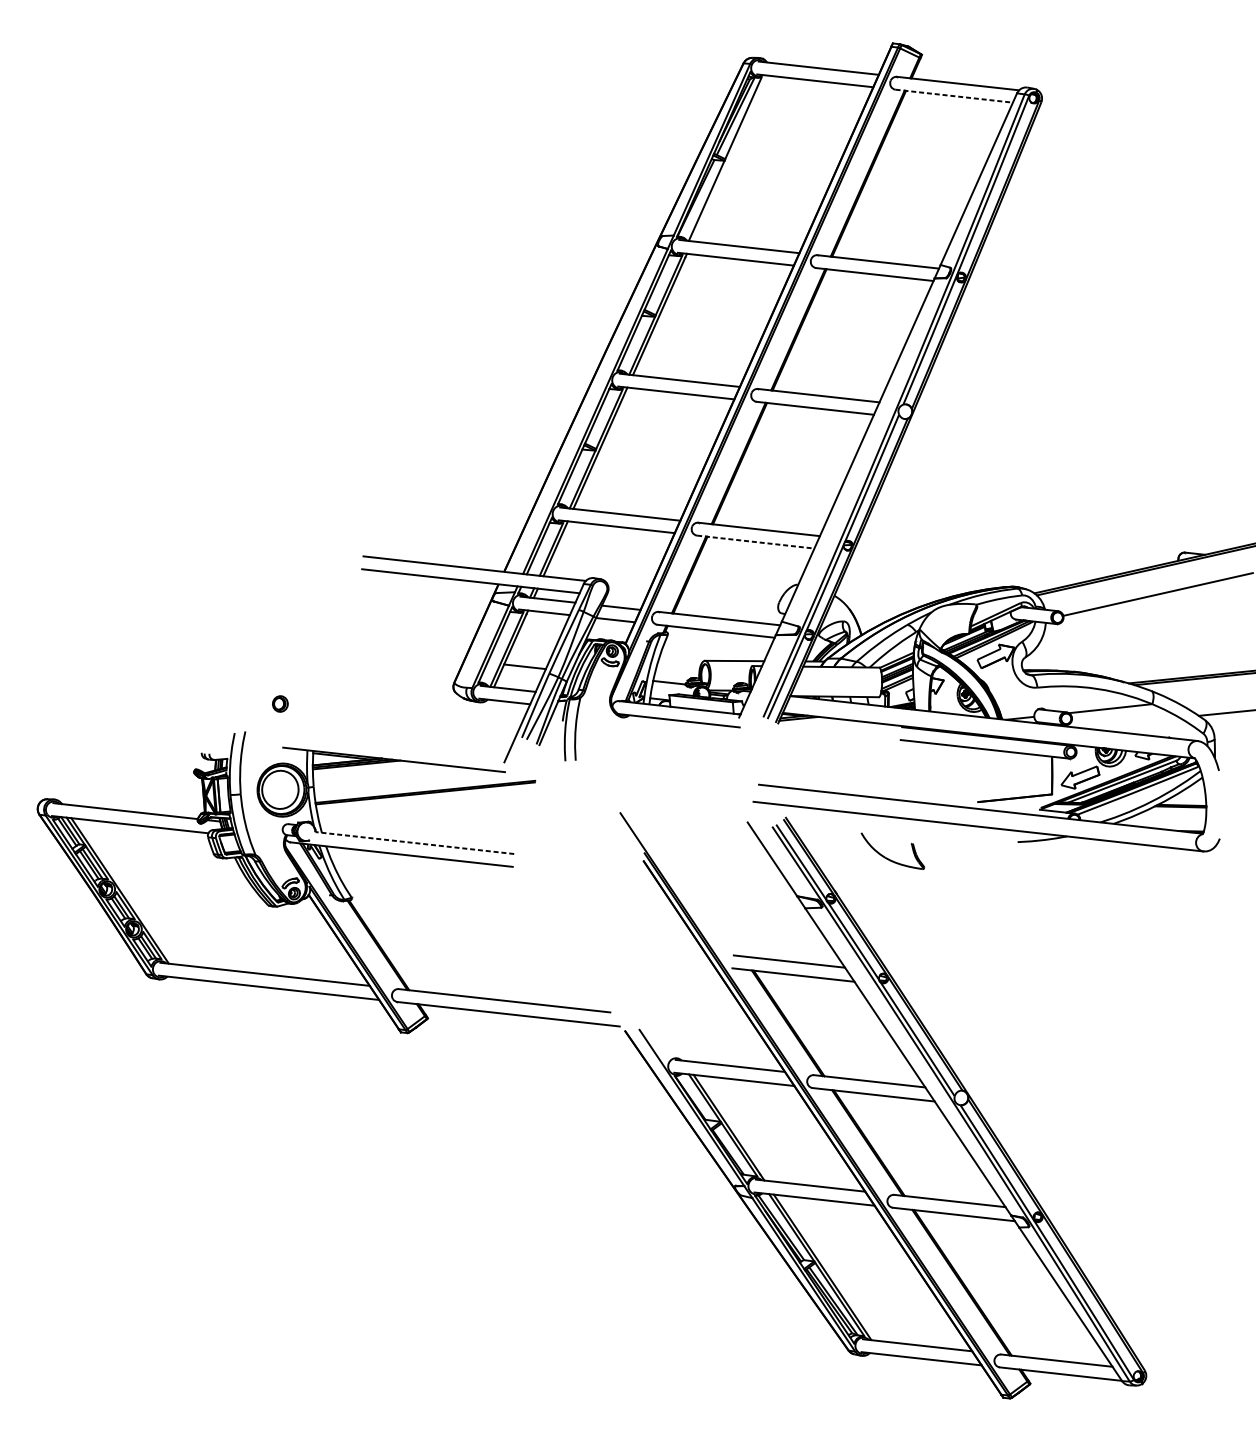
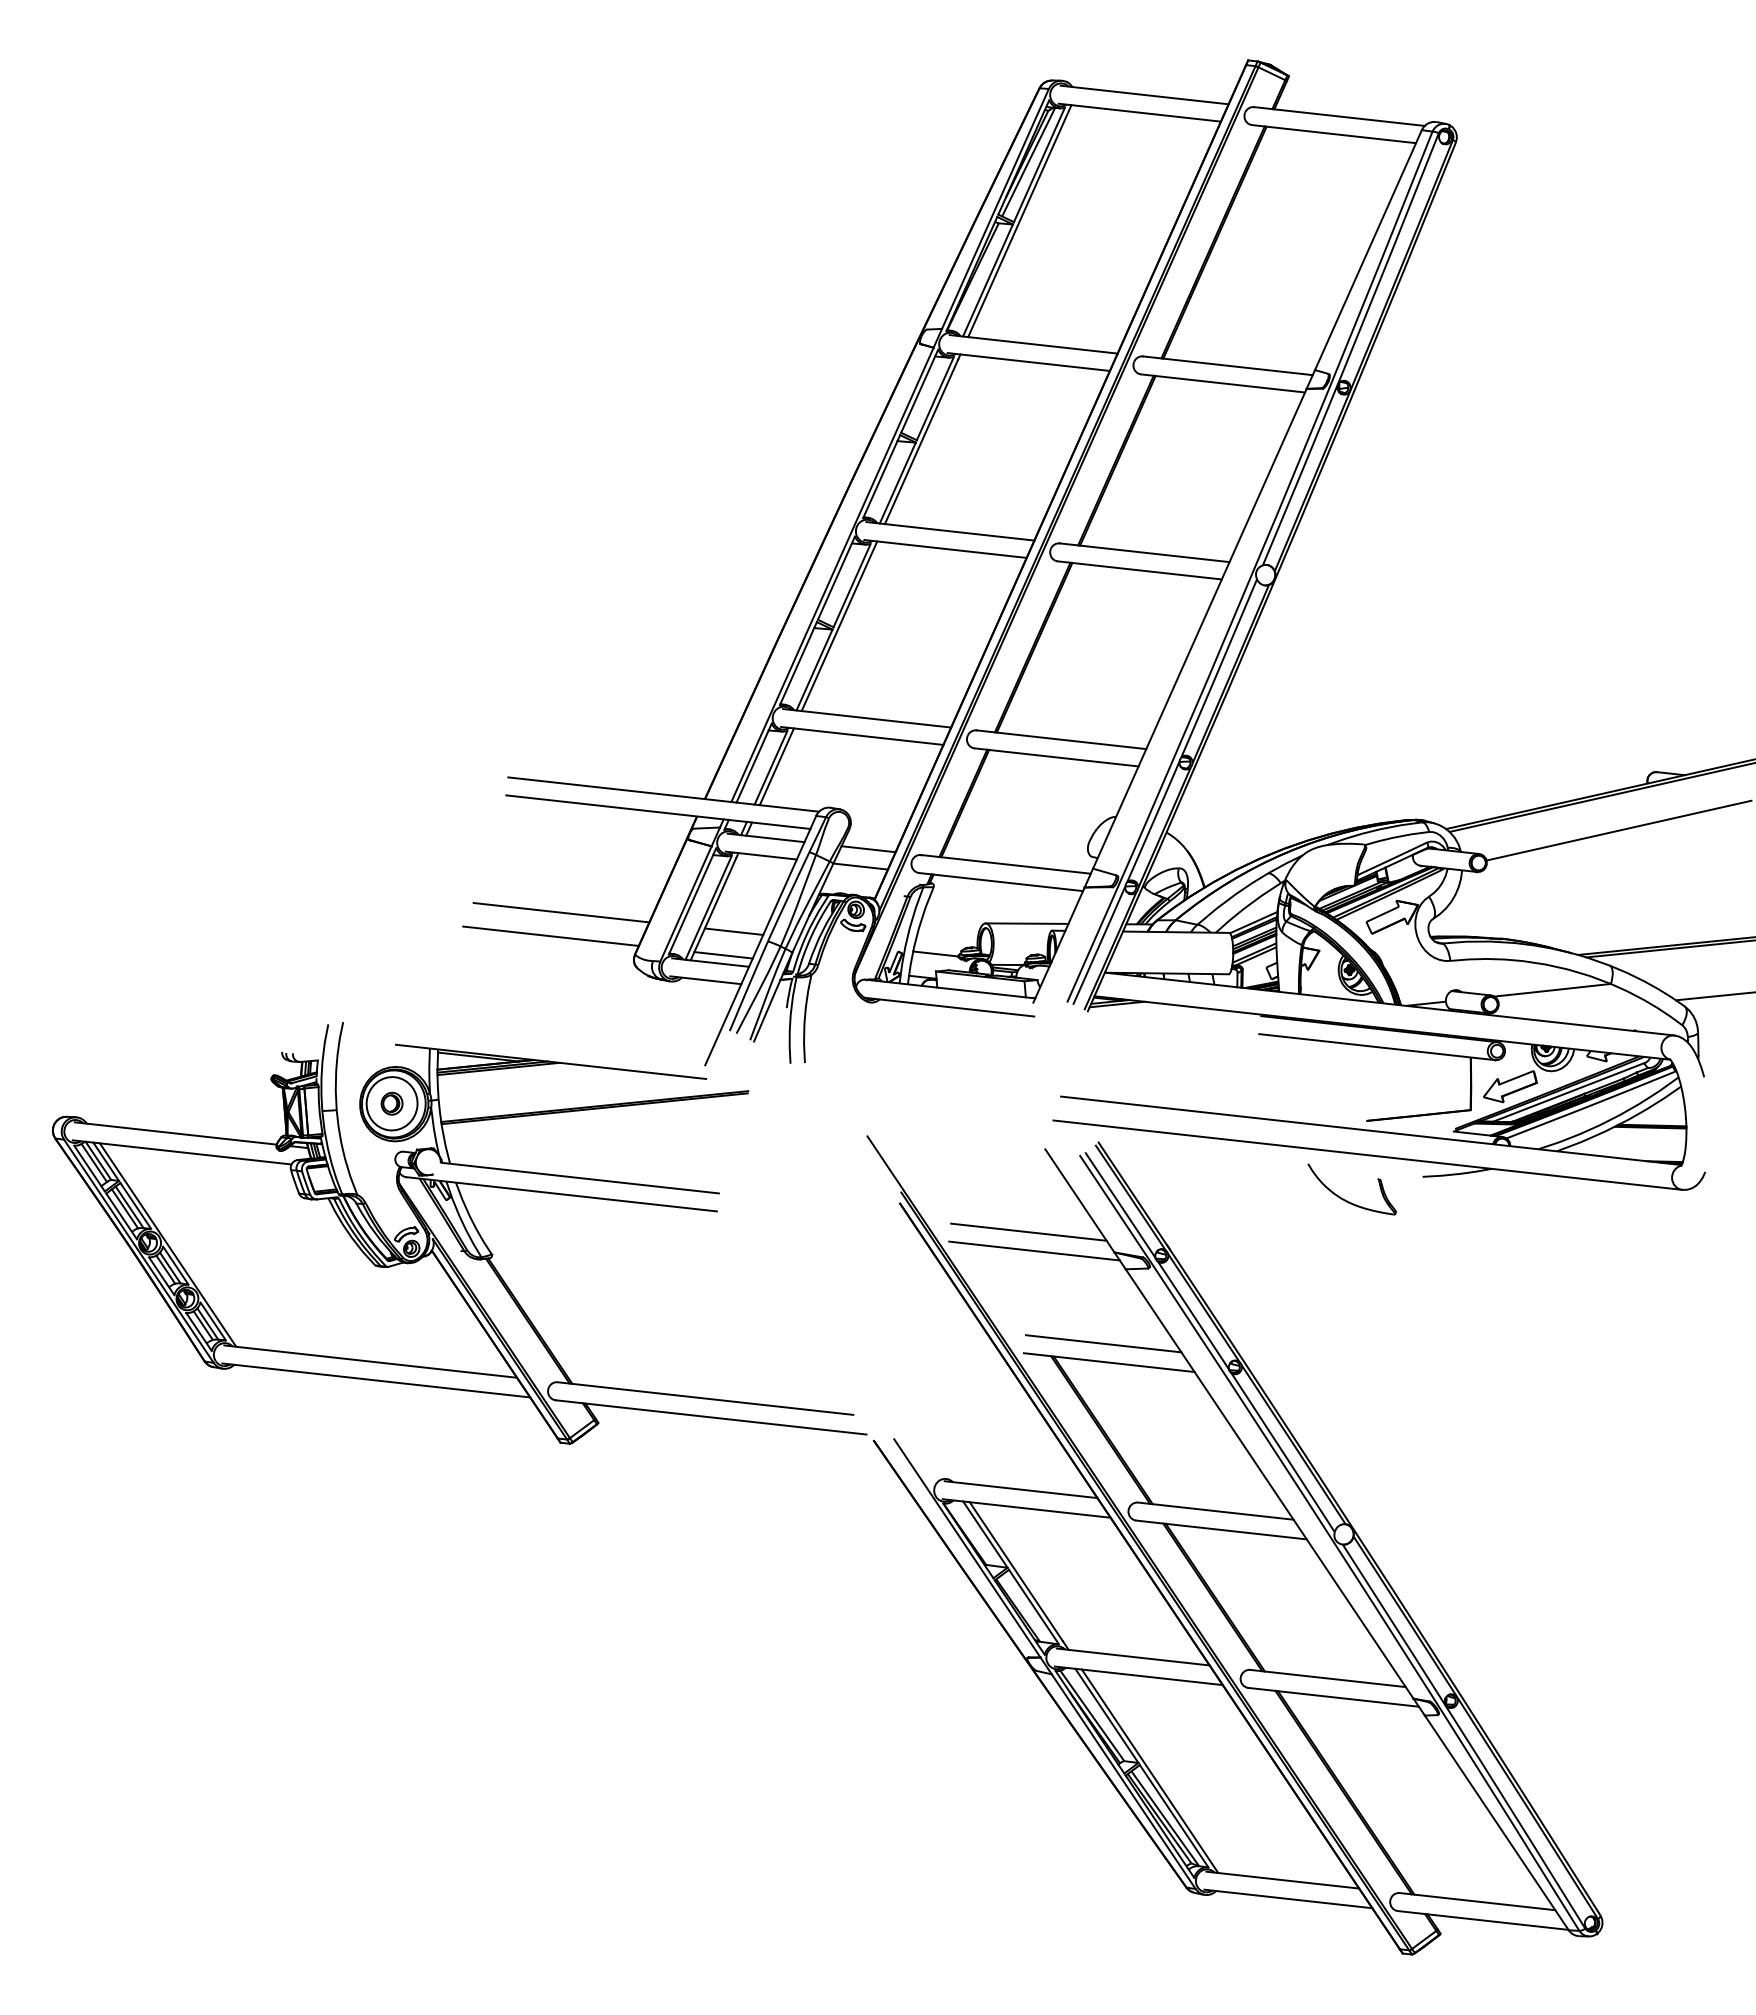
line: (954, 96) -> (1334, 134), dashed -> solid
line: (729, 158) -> (1019, 221), added
line: (756, 542) -> (1057, 757), dashed -> solid
line: (401, 653) -> (561, 912), added
line: (393, 669) -> (550, 935), added
line: (517, 683) -> (723, 955), added
part: (279, 703) -> (391, 1103), moved
line: (415, 843) -> (580, 1178), dashed -> solid
part: (888, 858) -> (1345, 1199), moved
line: (735, 881) -> (1028, 1231), added
line: (739, 894) -> (1034, 1250), added

